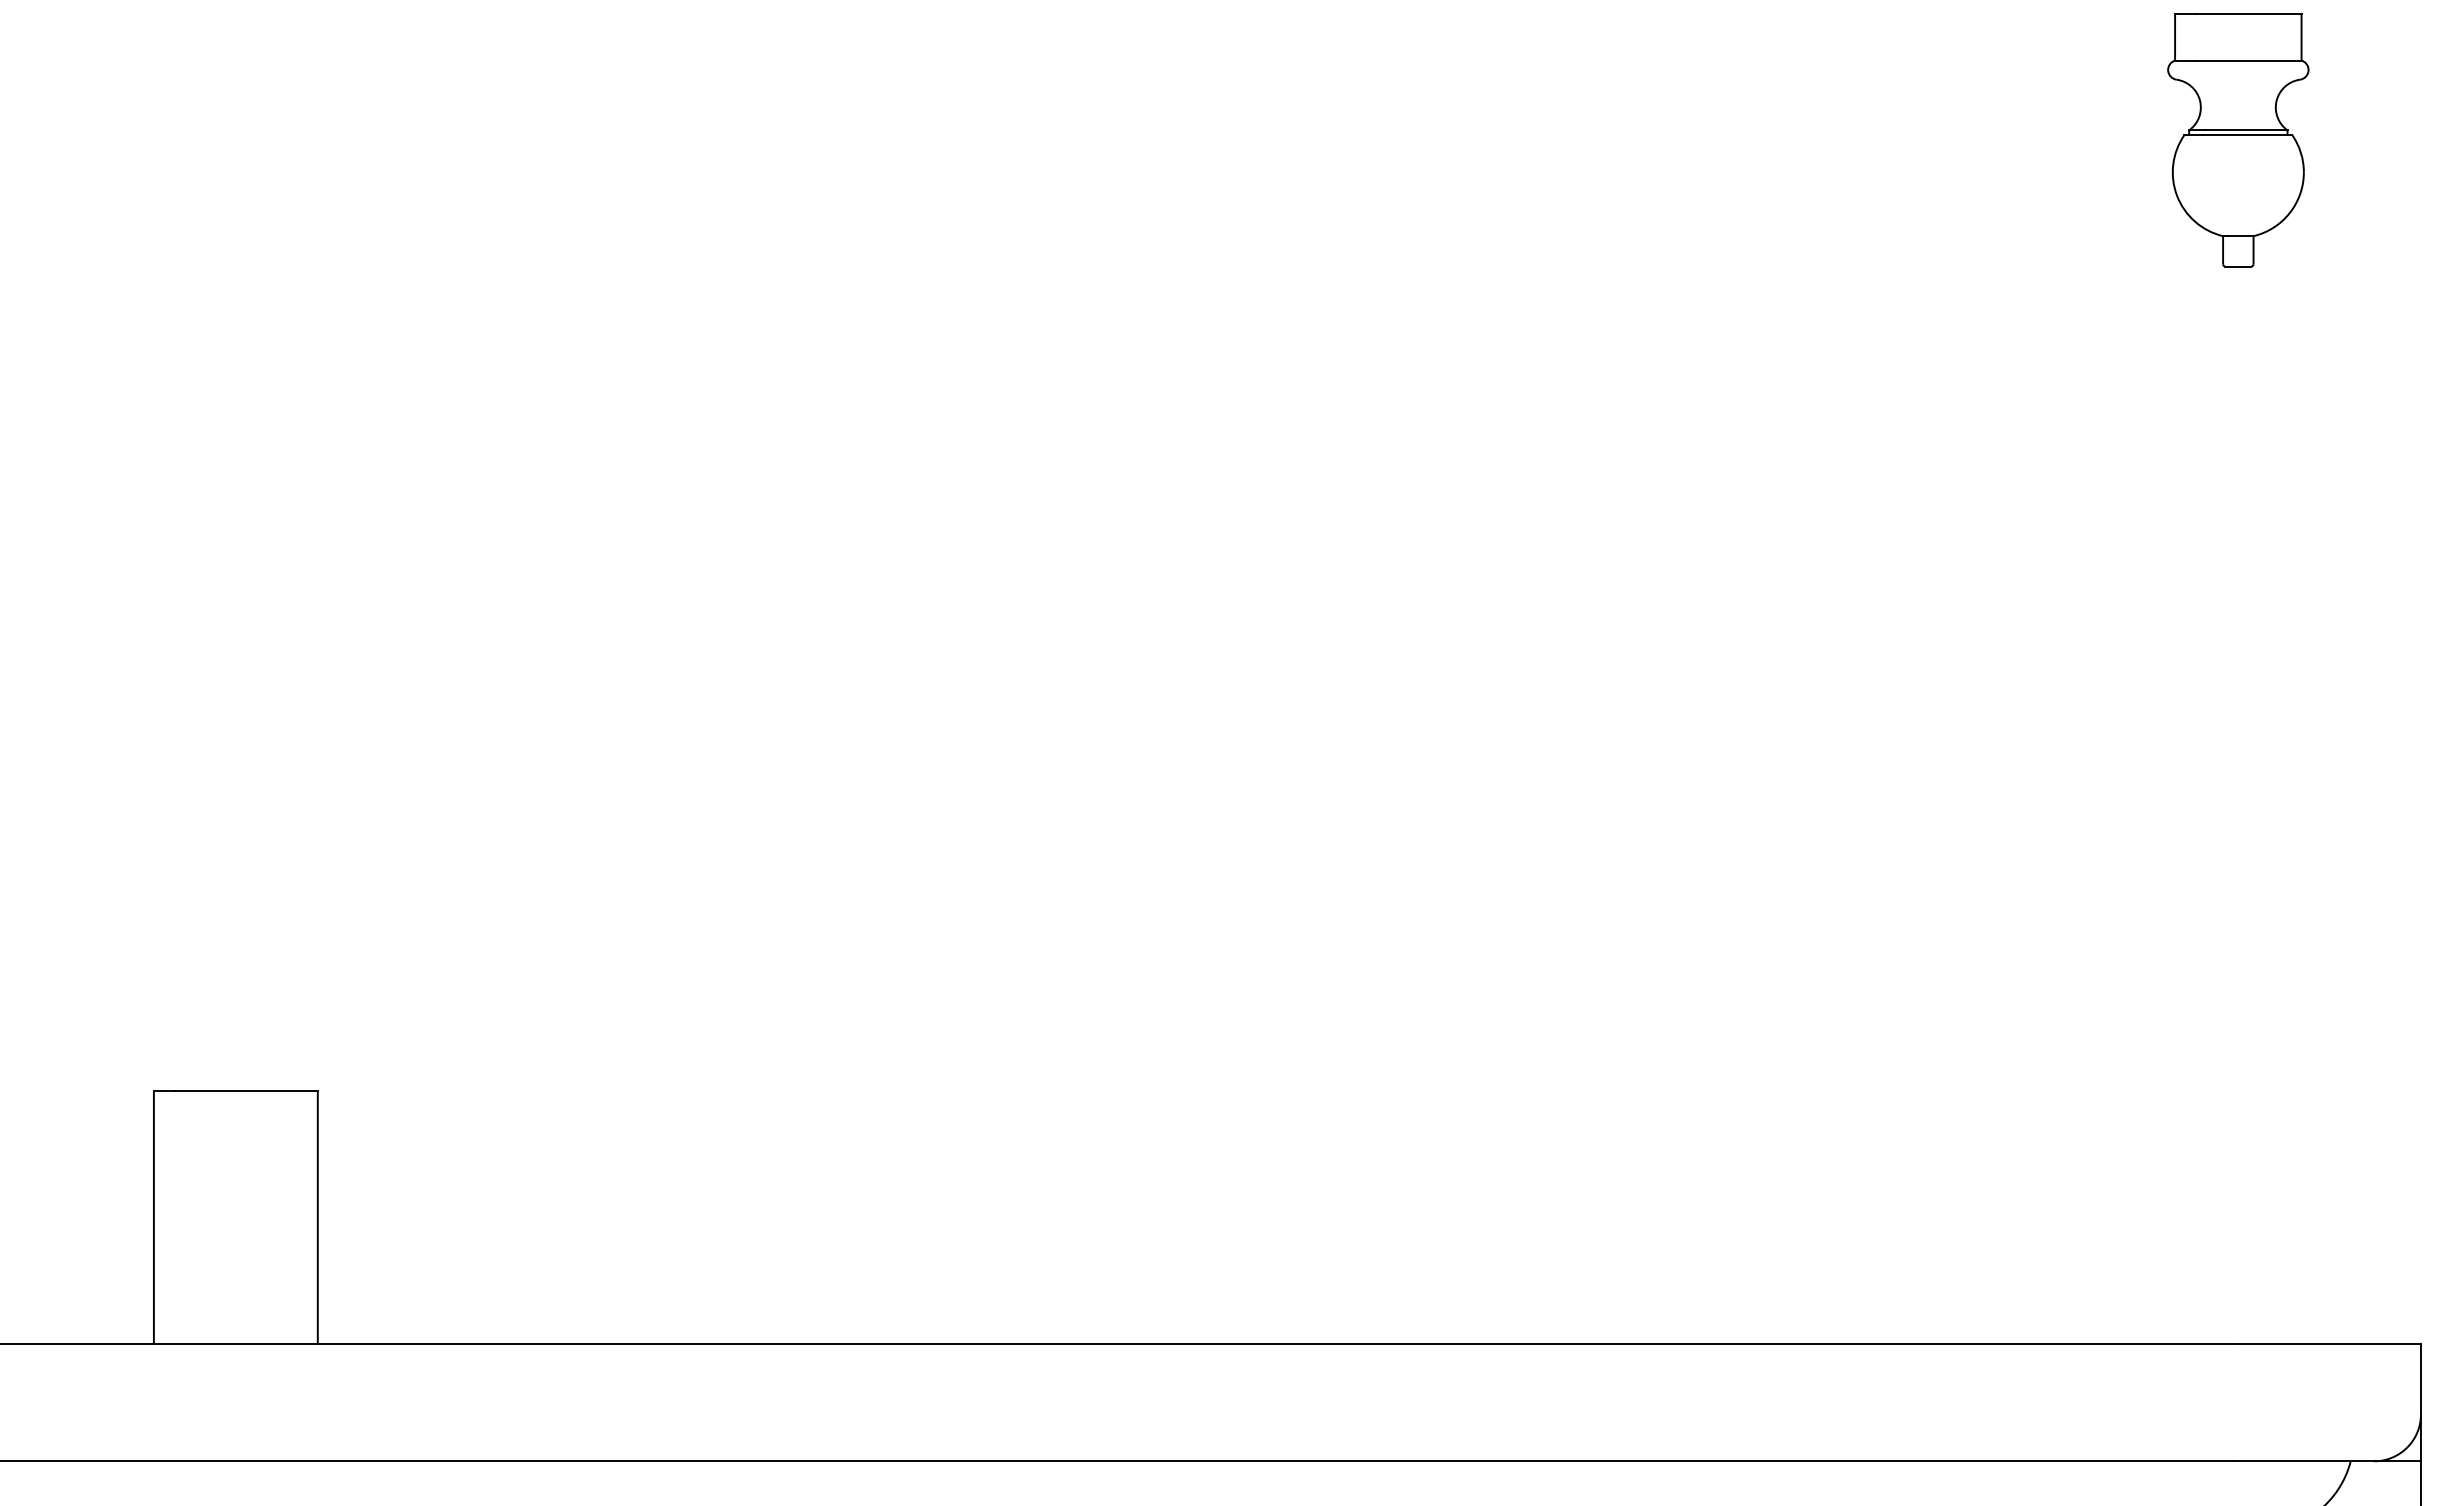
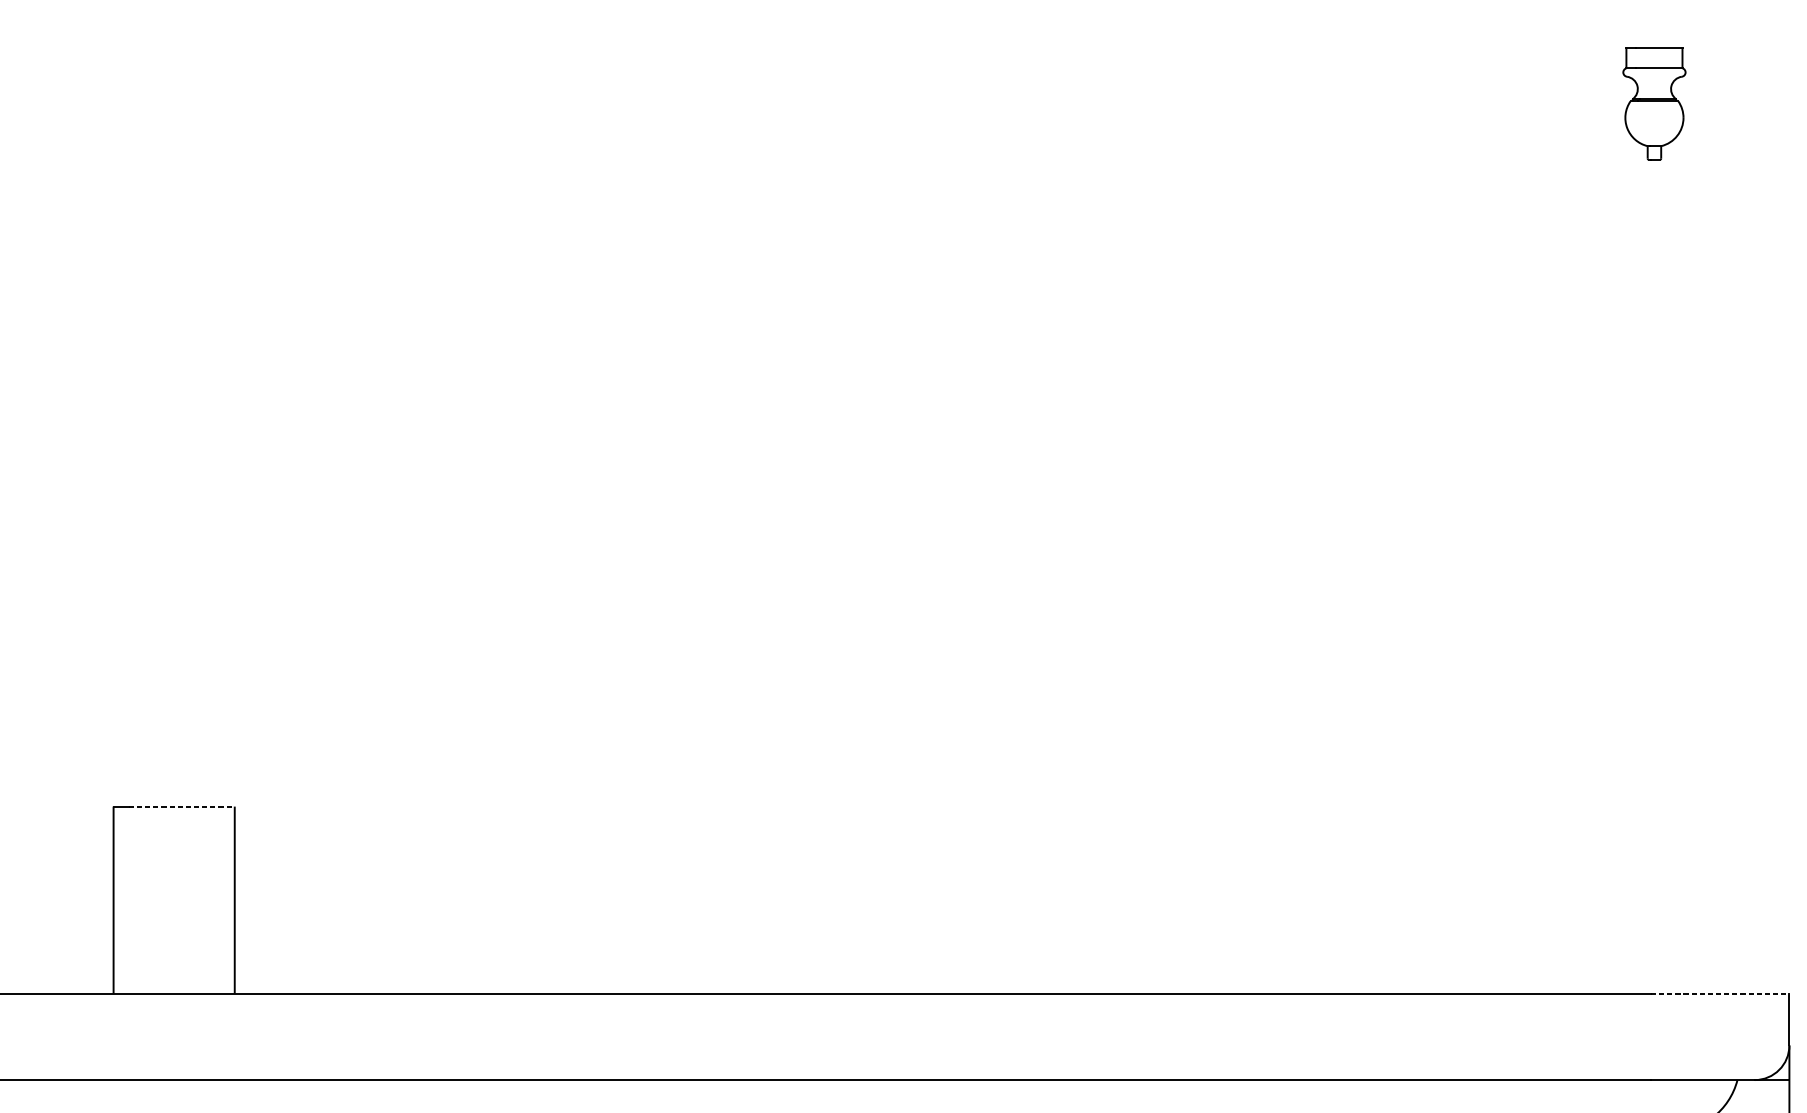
part: (2238, 140) -> (1654, 103), size x0.6
line: (246, 1091) -> (182, 806), solid -> dashed
line: (2327, 1344) -> (1720, 993), solid -> dashed

